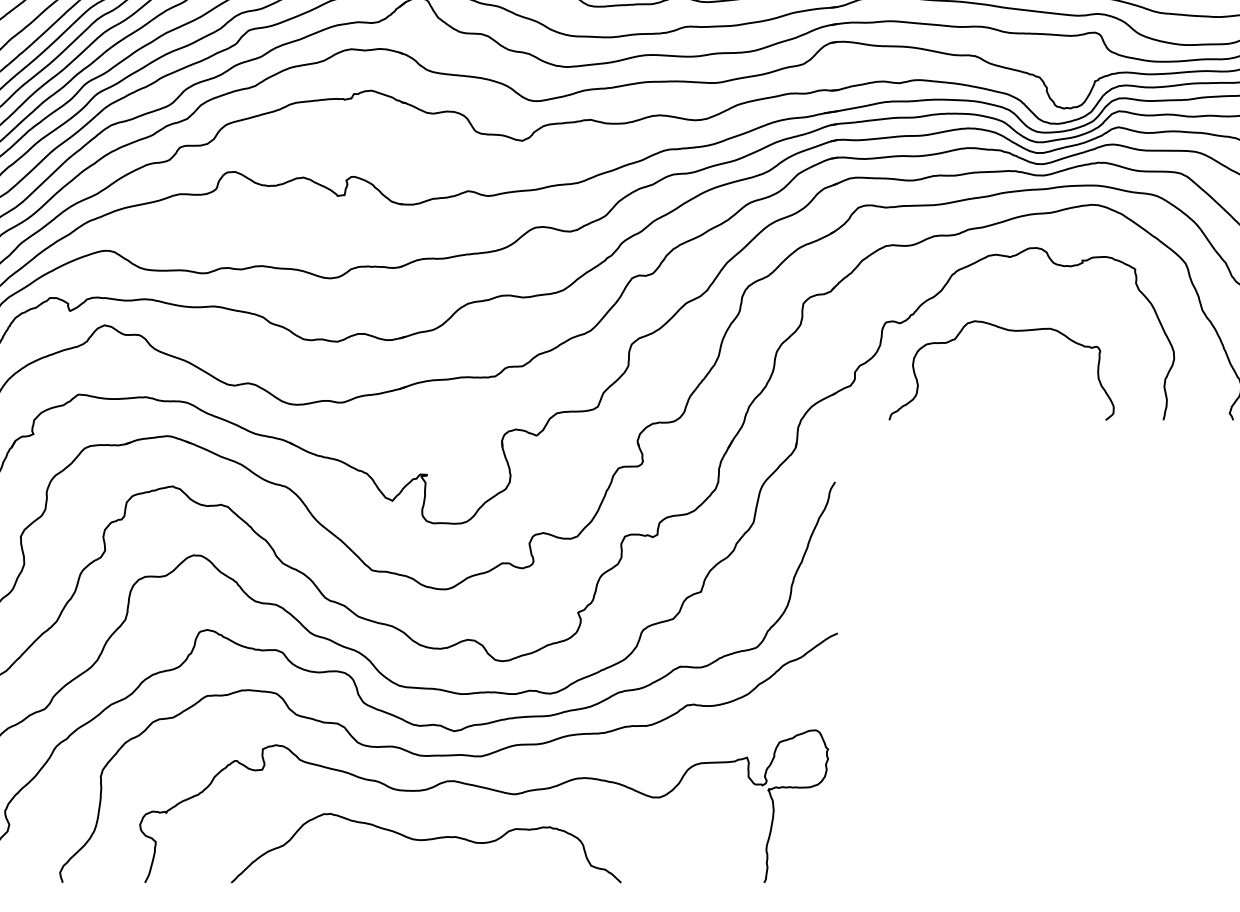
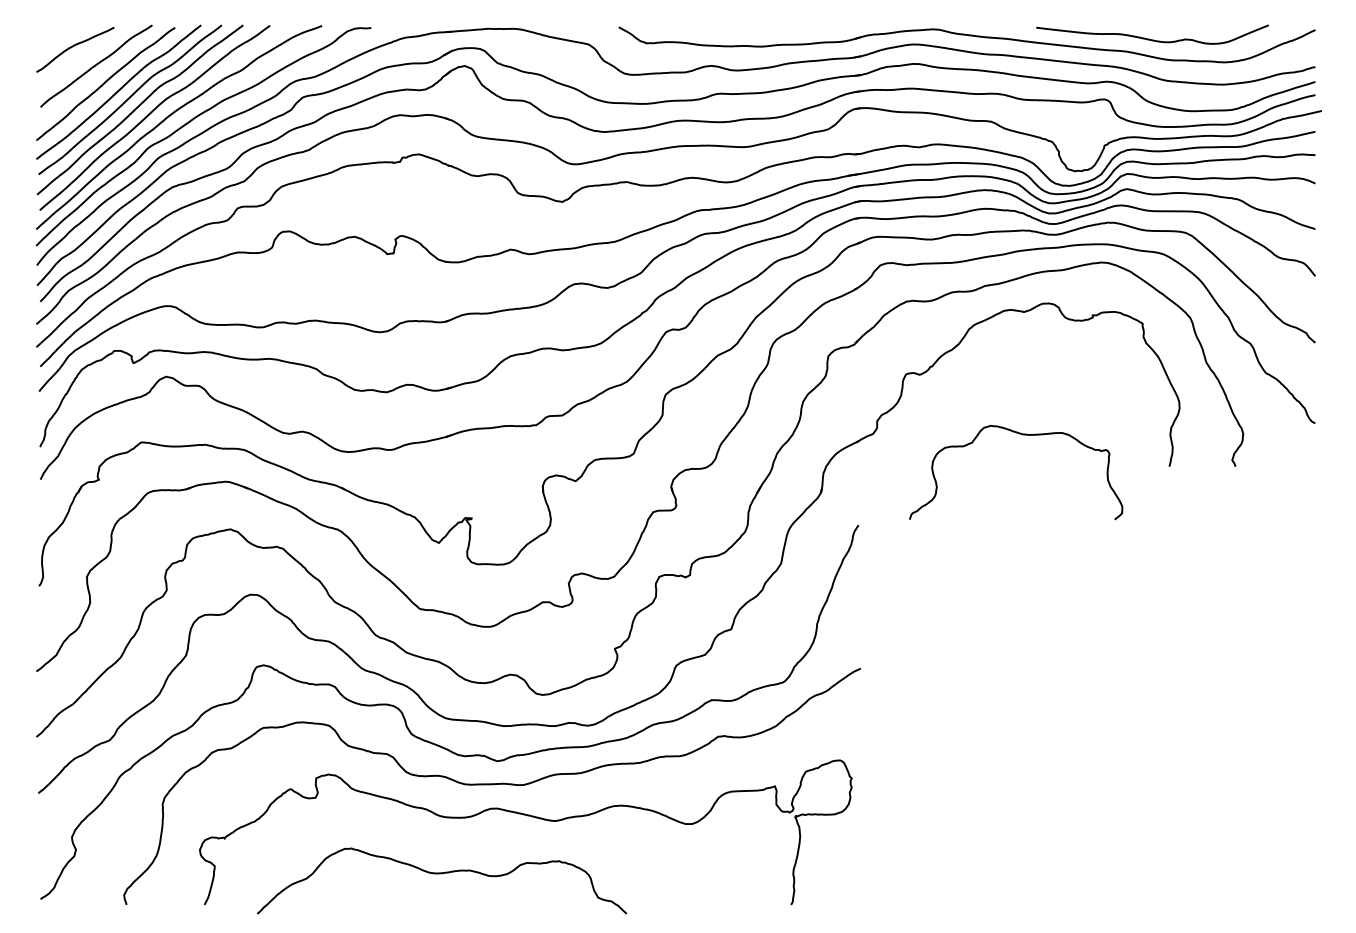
curve: (1008, 331) -> (1022, 435), moved
curve: (425, 841) -> (441, 874), moved

